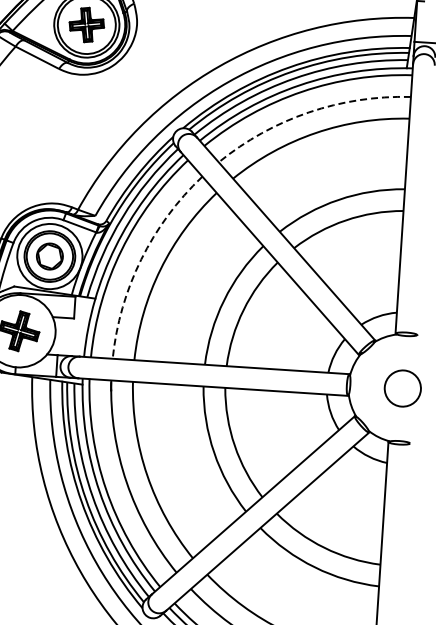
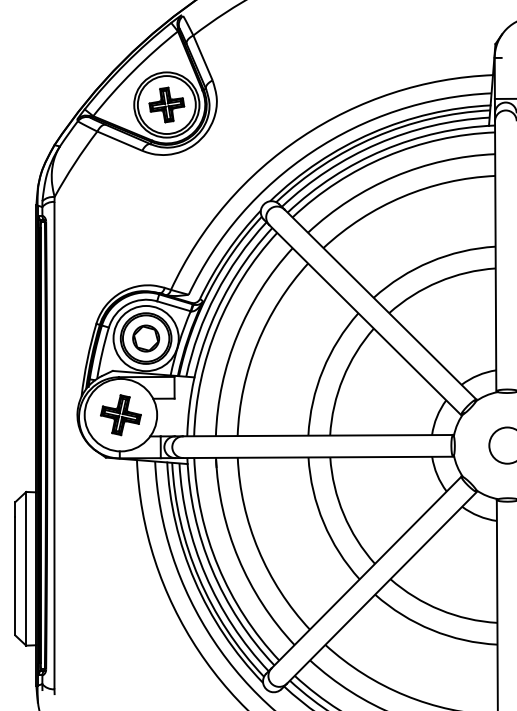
arc: (308, 112) -> (394, 176), dashed -> solid
arc: (141, 259) -> (237, 335), dashed -> solid

